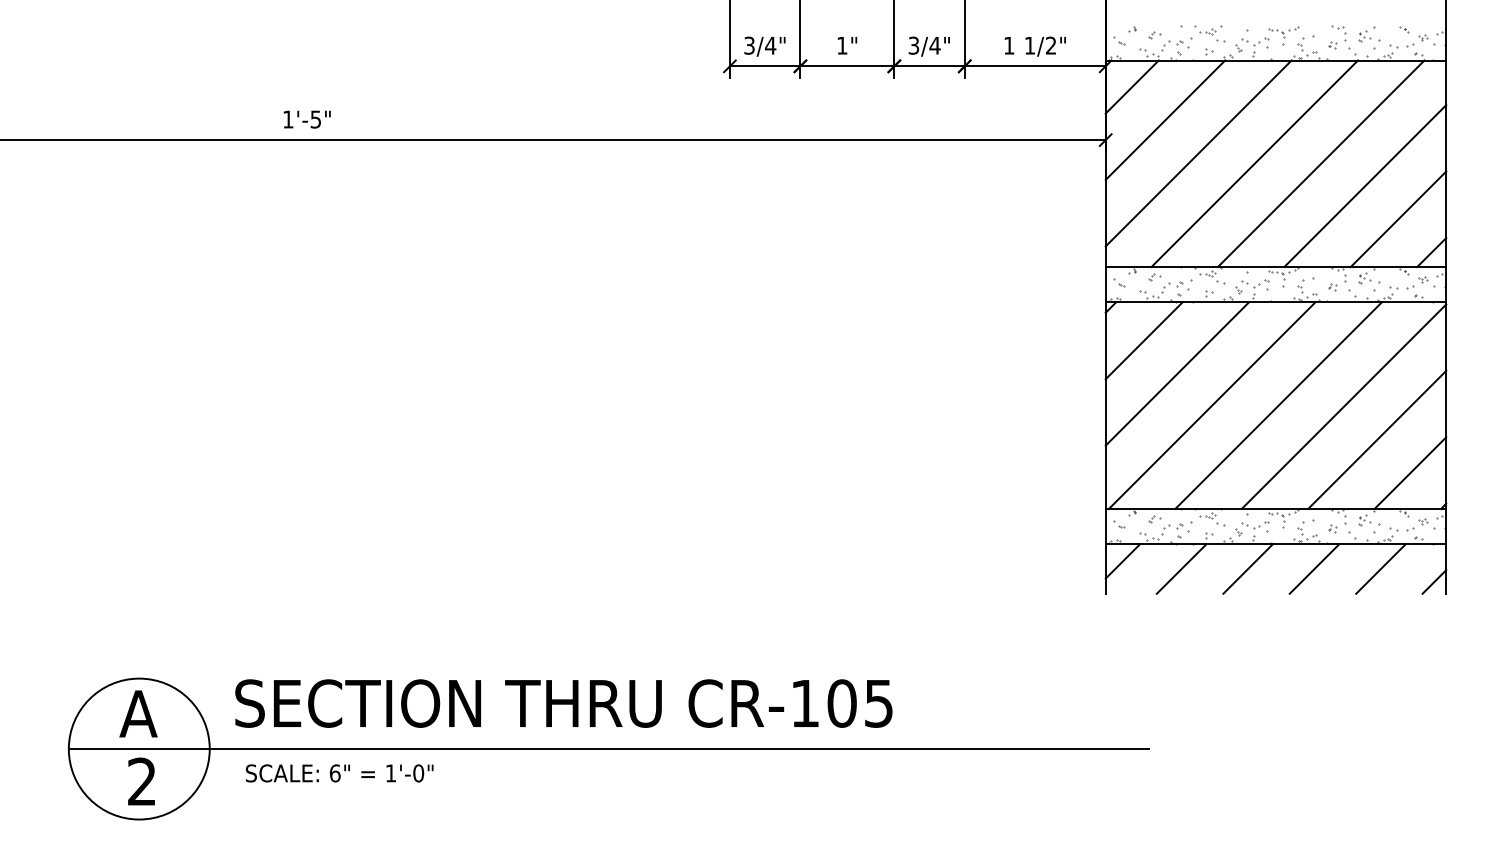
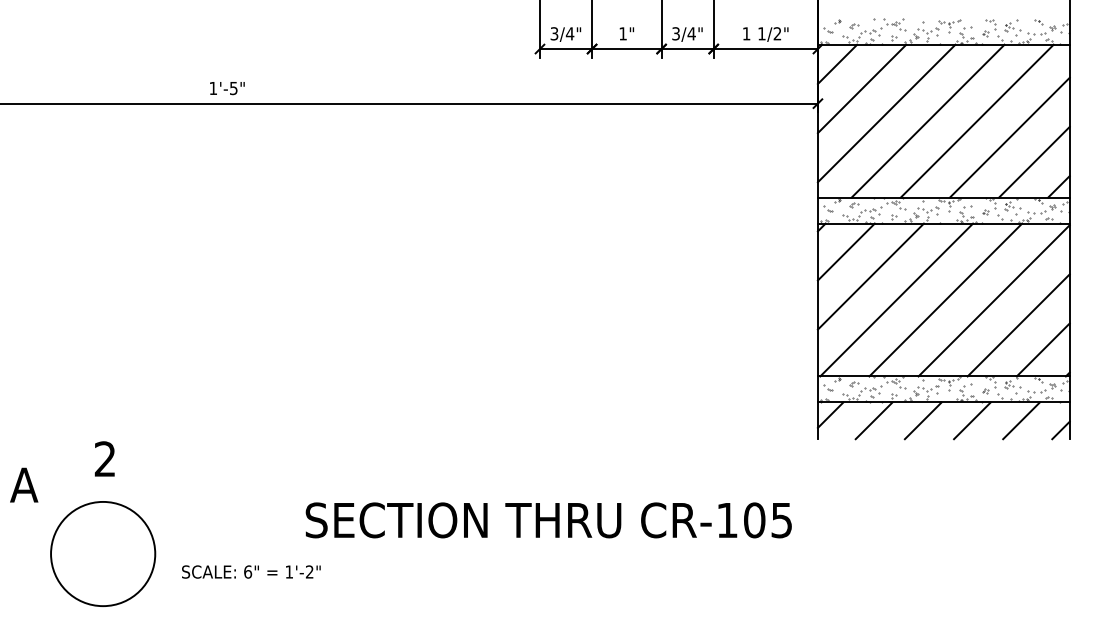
text: (563, 703) -> (548, 520), moved
text: (138, 713) -> (24, 484), moved
line: (608, 749) -> (450, 554), removed
text: (418, 773) -> (309, 572), 1'-0" -> 1'-2"
text: (141, 781) -> (104, 458), moved

